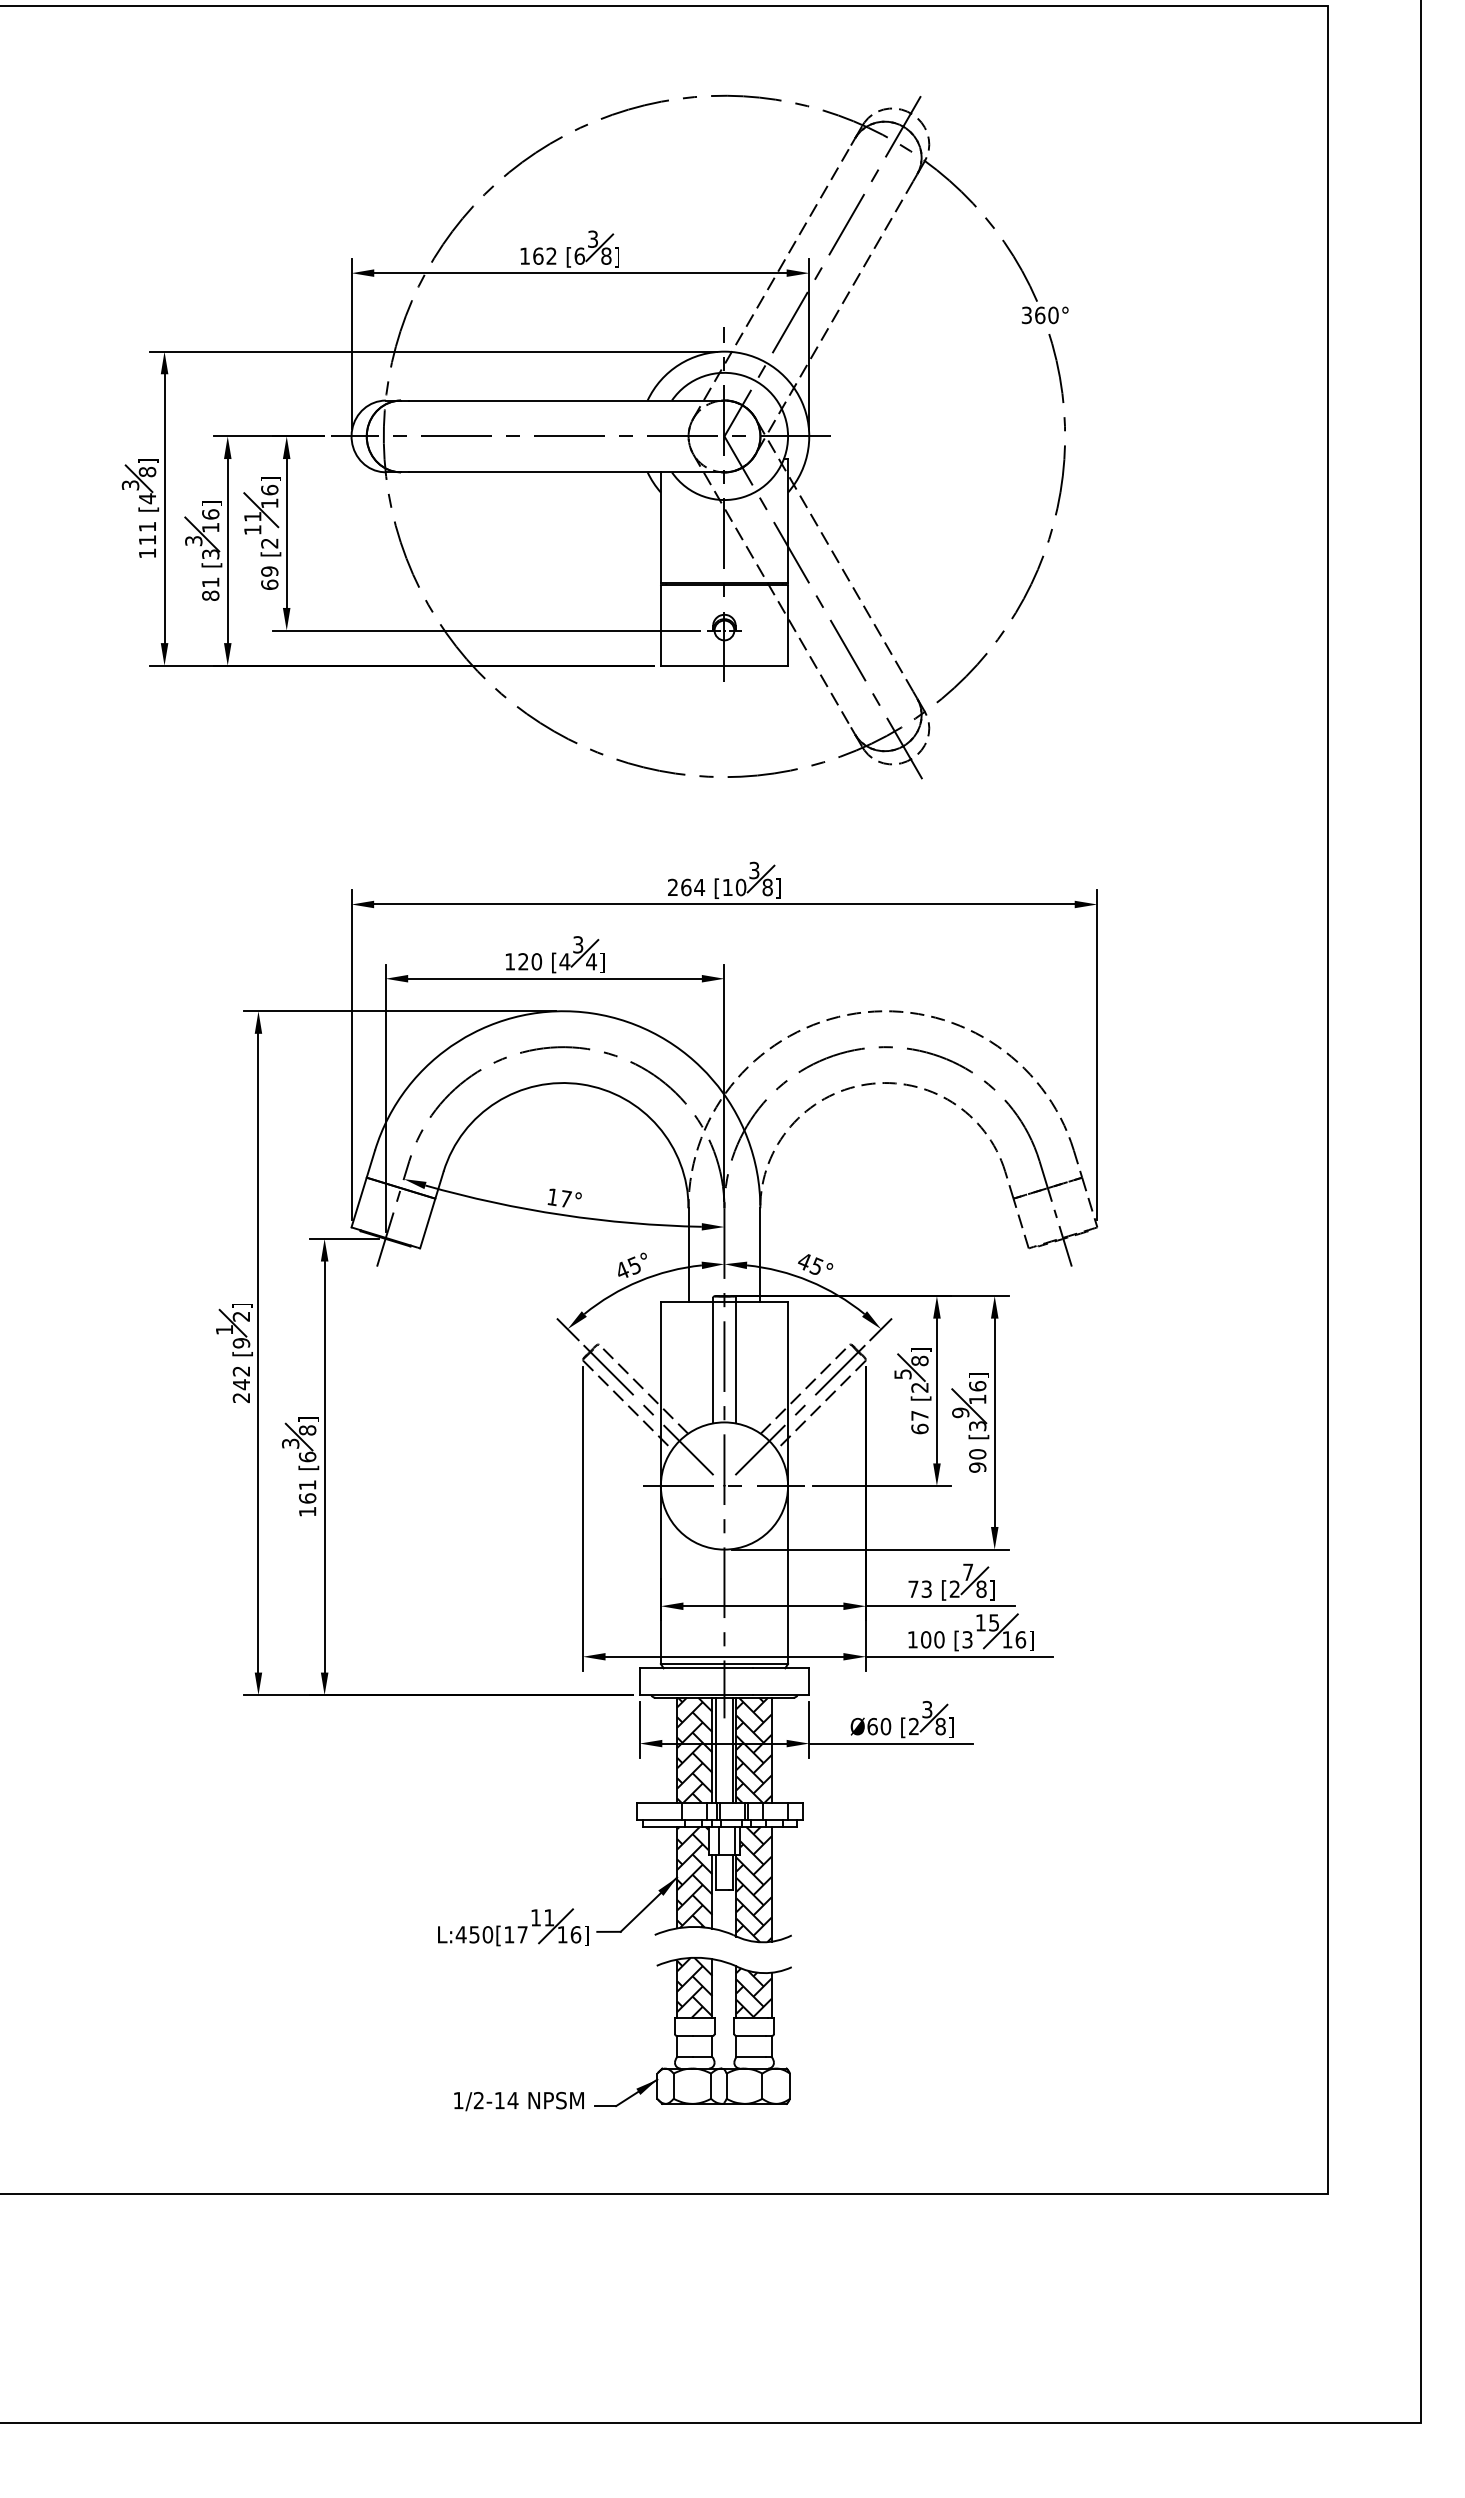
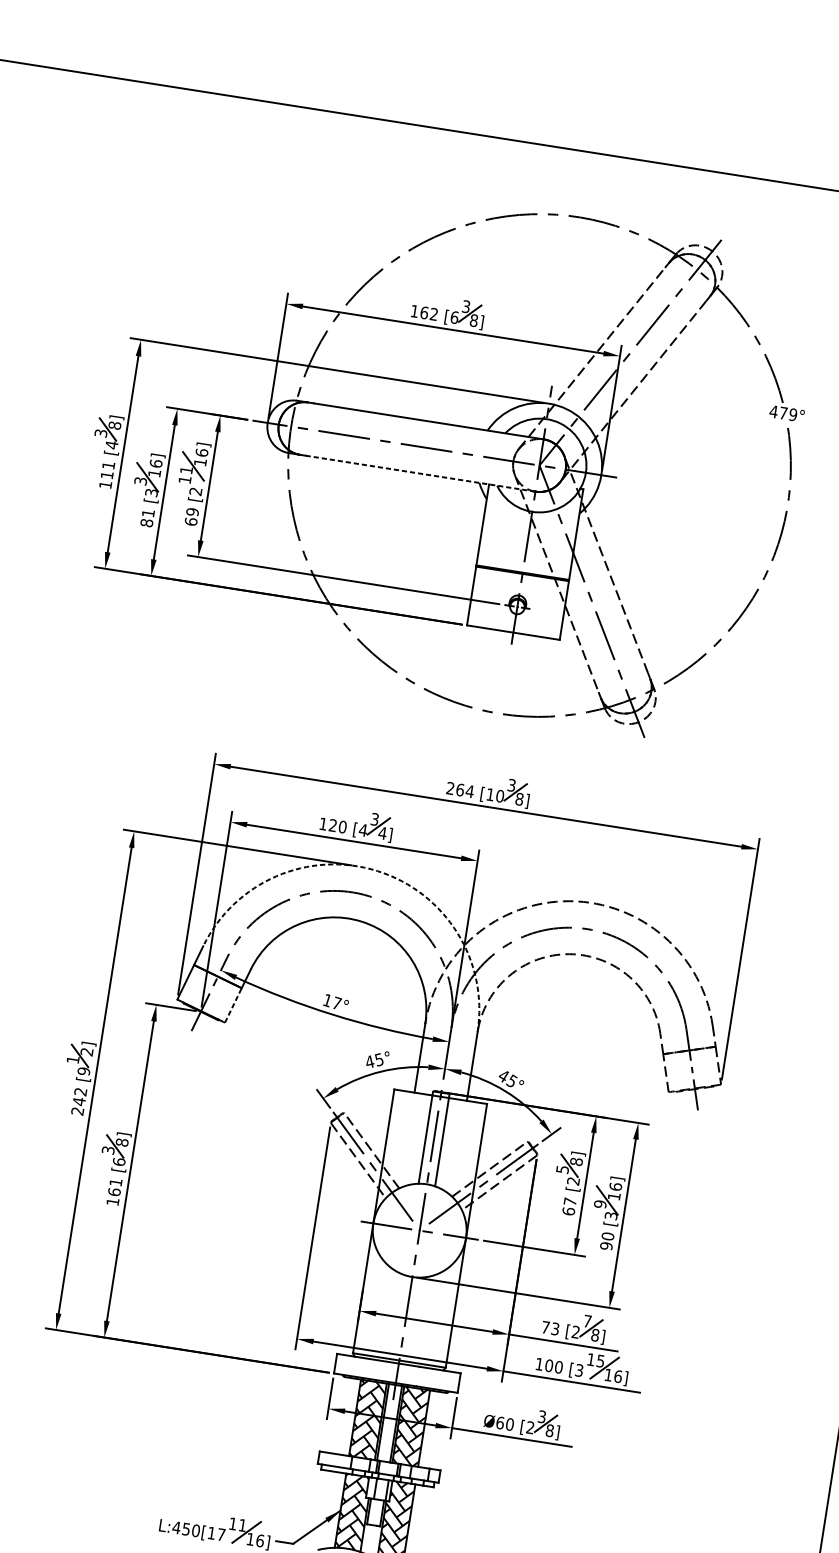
text: (1039, 315) -> (783, 413), 360° -> 479°
line: (566, 472) -> (420, 473), solid -> dashed
arc: (592, 1013) -> (377, 871), solid -> dashed
line: (427, 1223) -> (233, 1005), solid -> dashed

